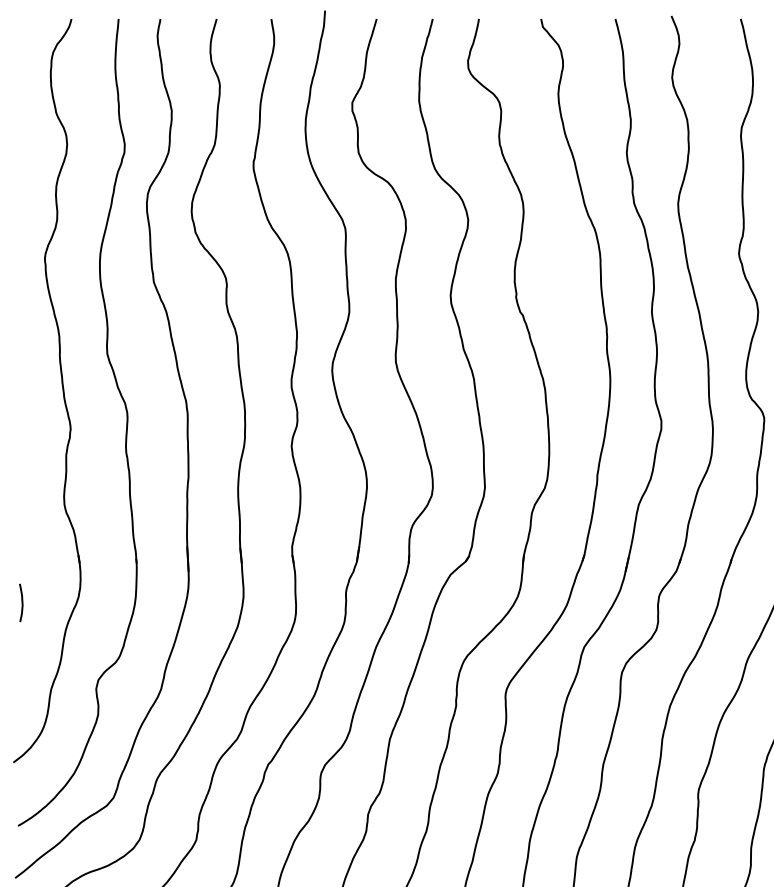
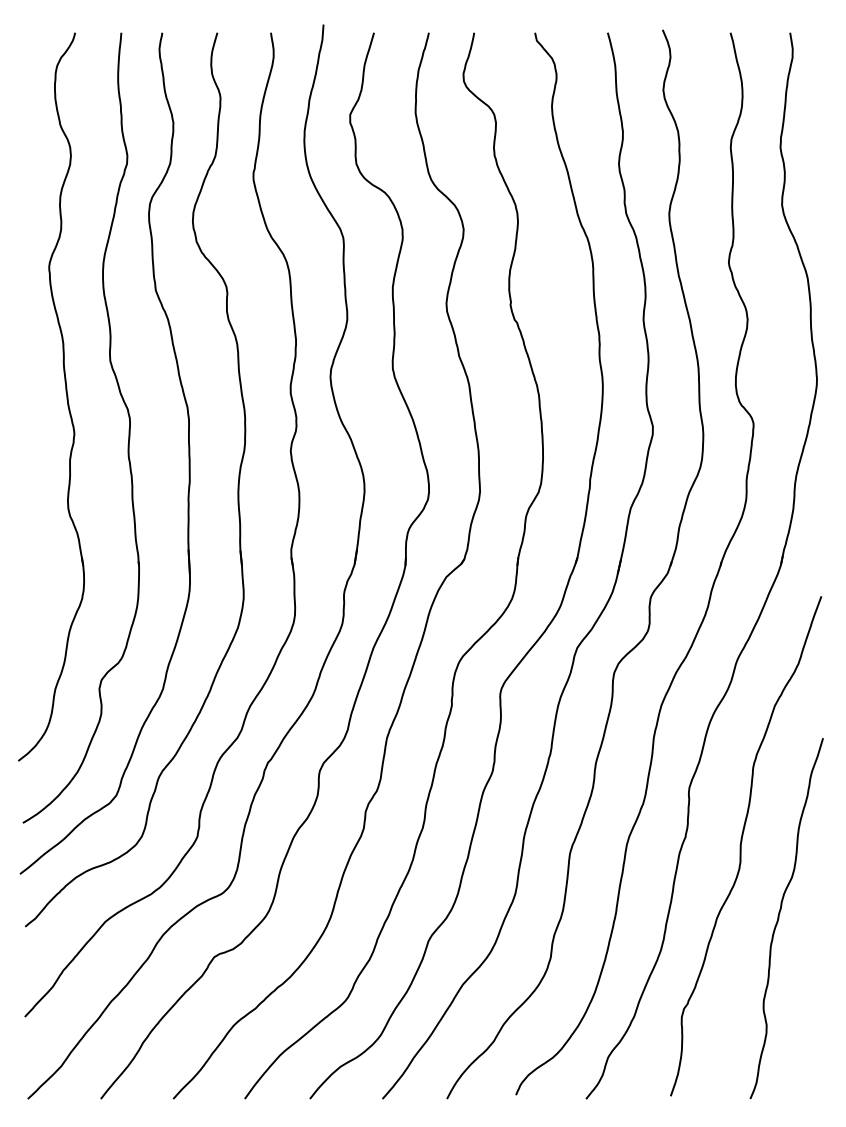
curve: (21, 602) -> (26, 604), removed

